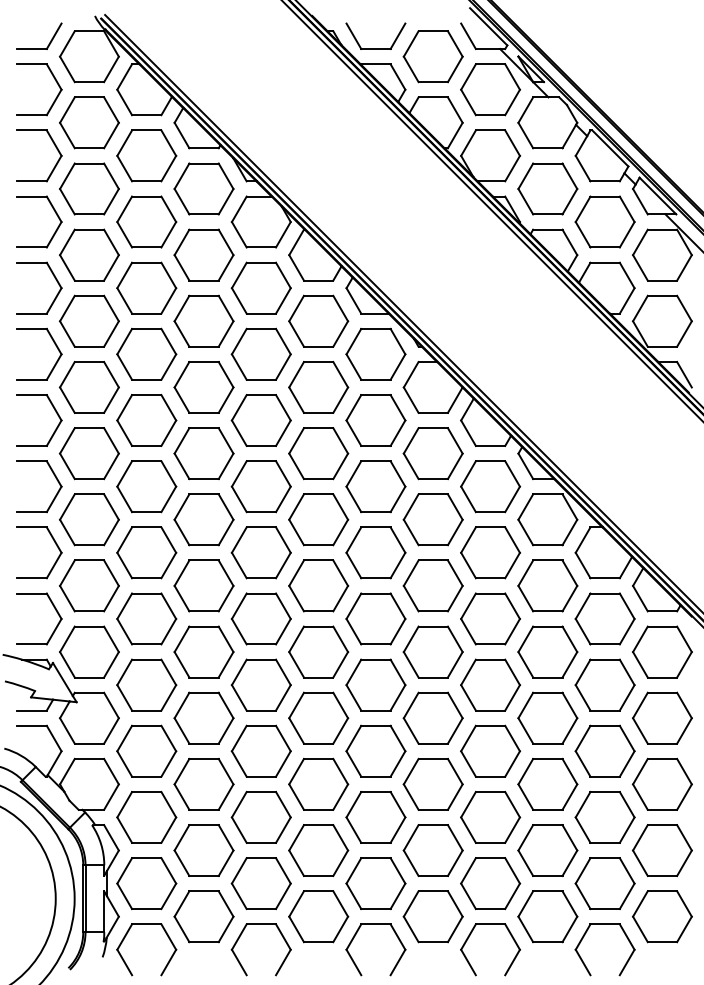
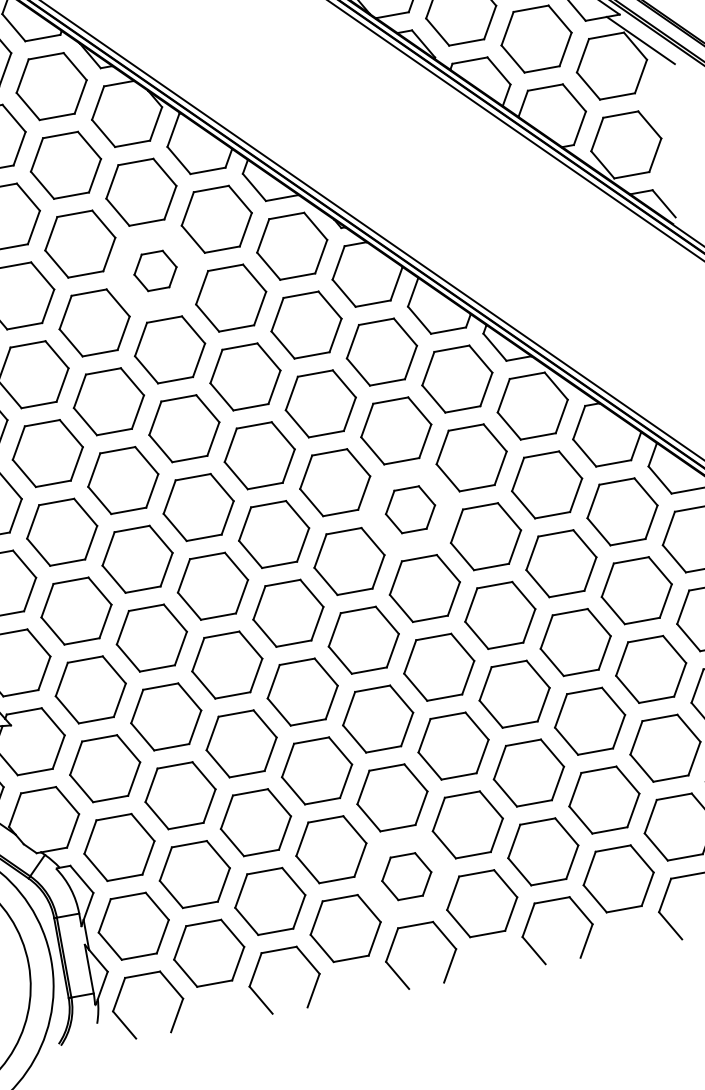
part: (260, 353) -> (154, 270), size x0.6
part: (432, 585) -> (409, 509), size x0.7
part: (375, 883) -> (406, 876), size x0.7

